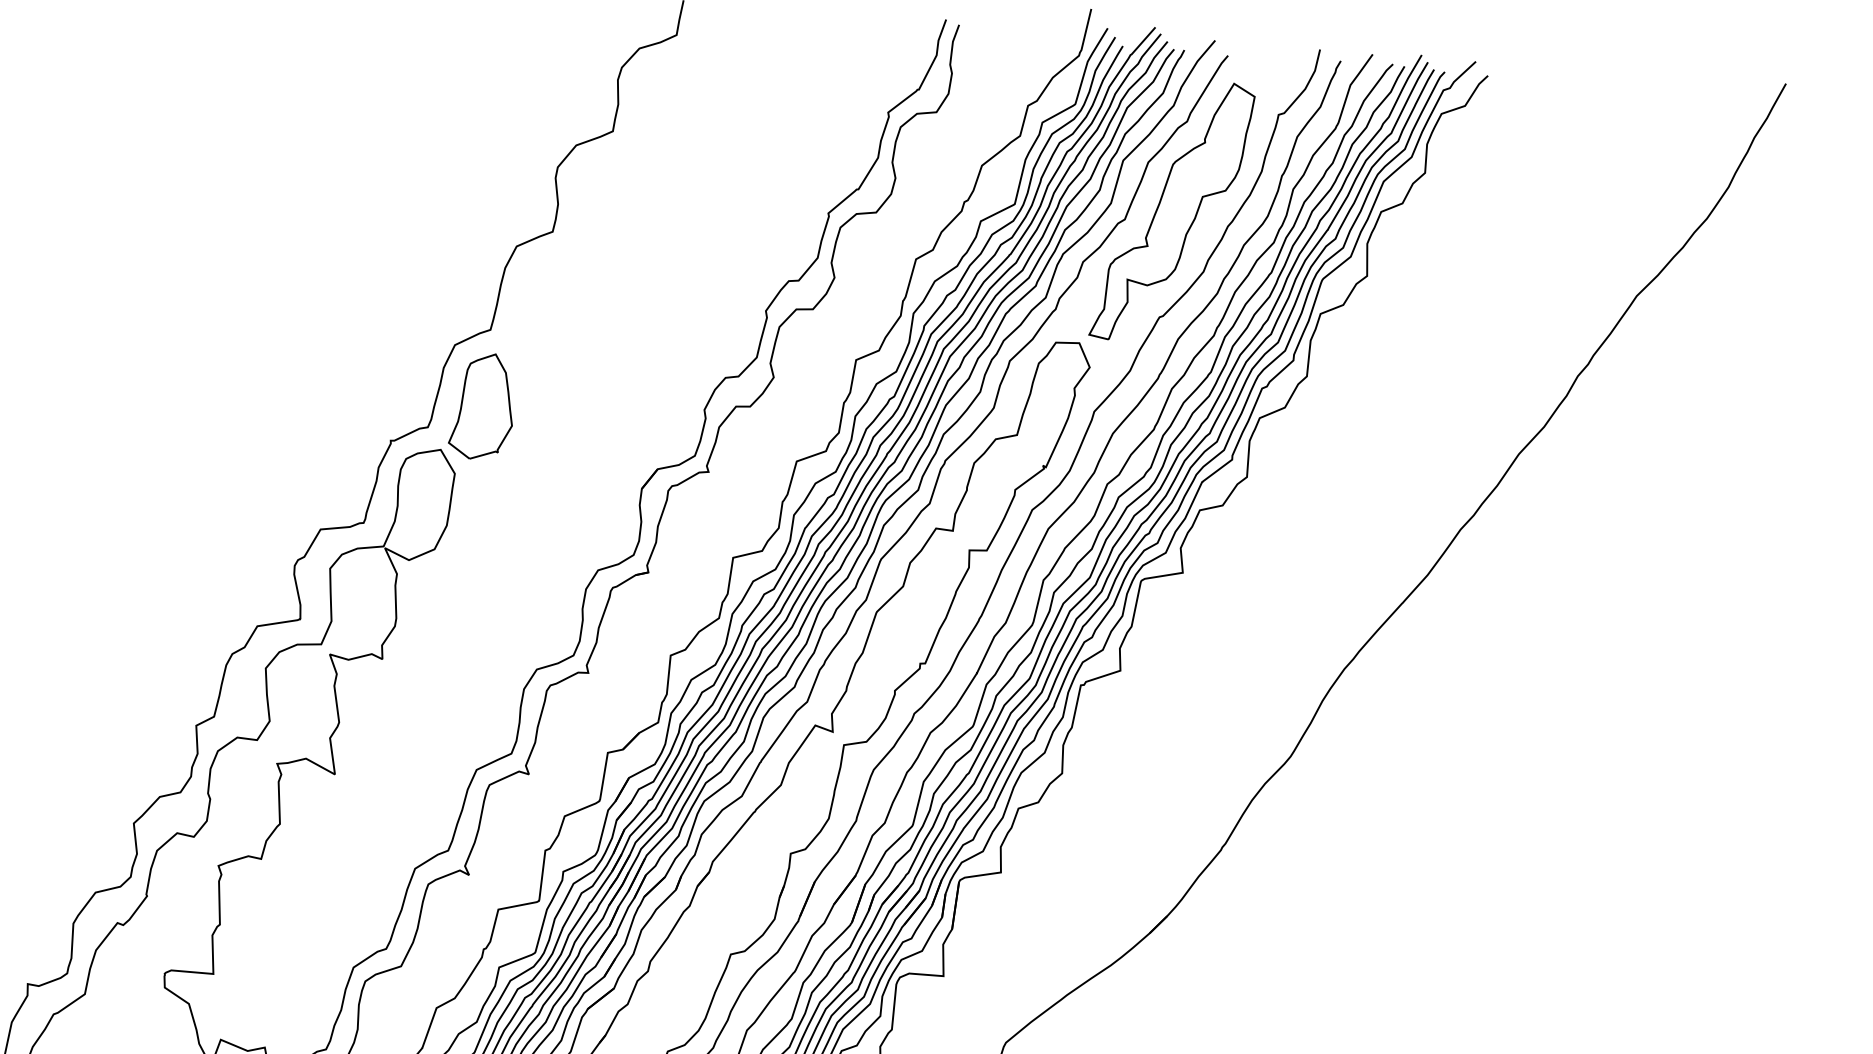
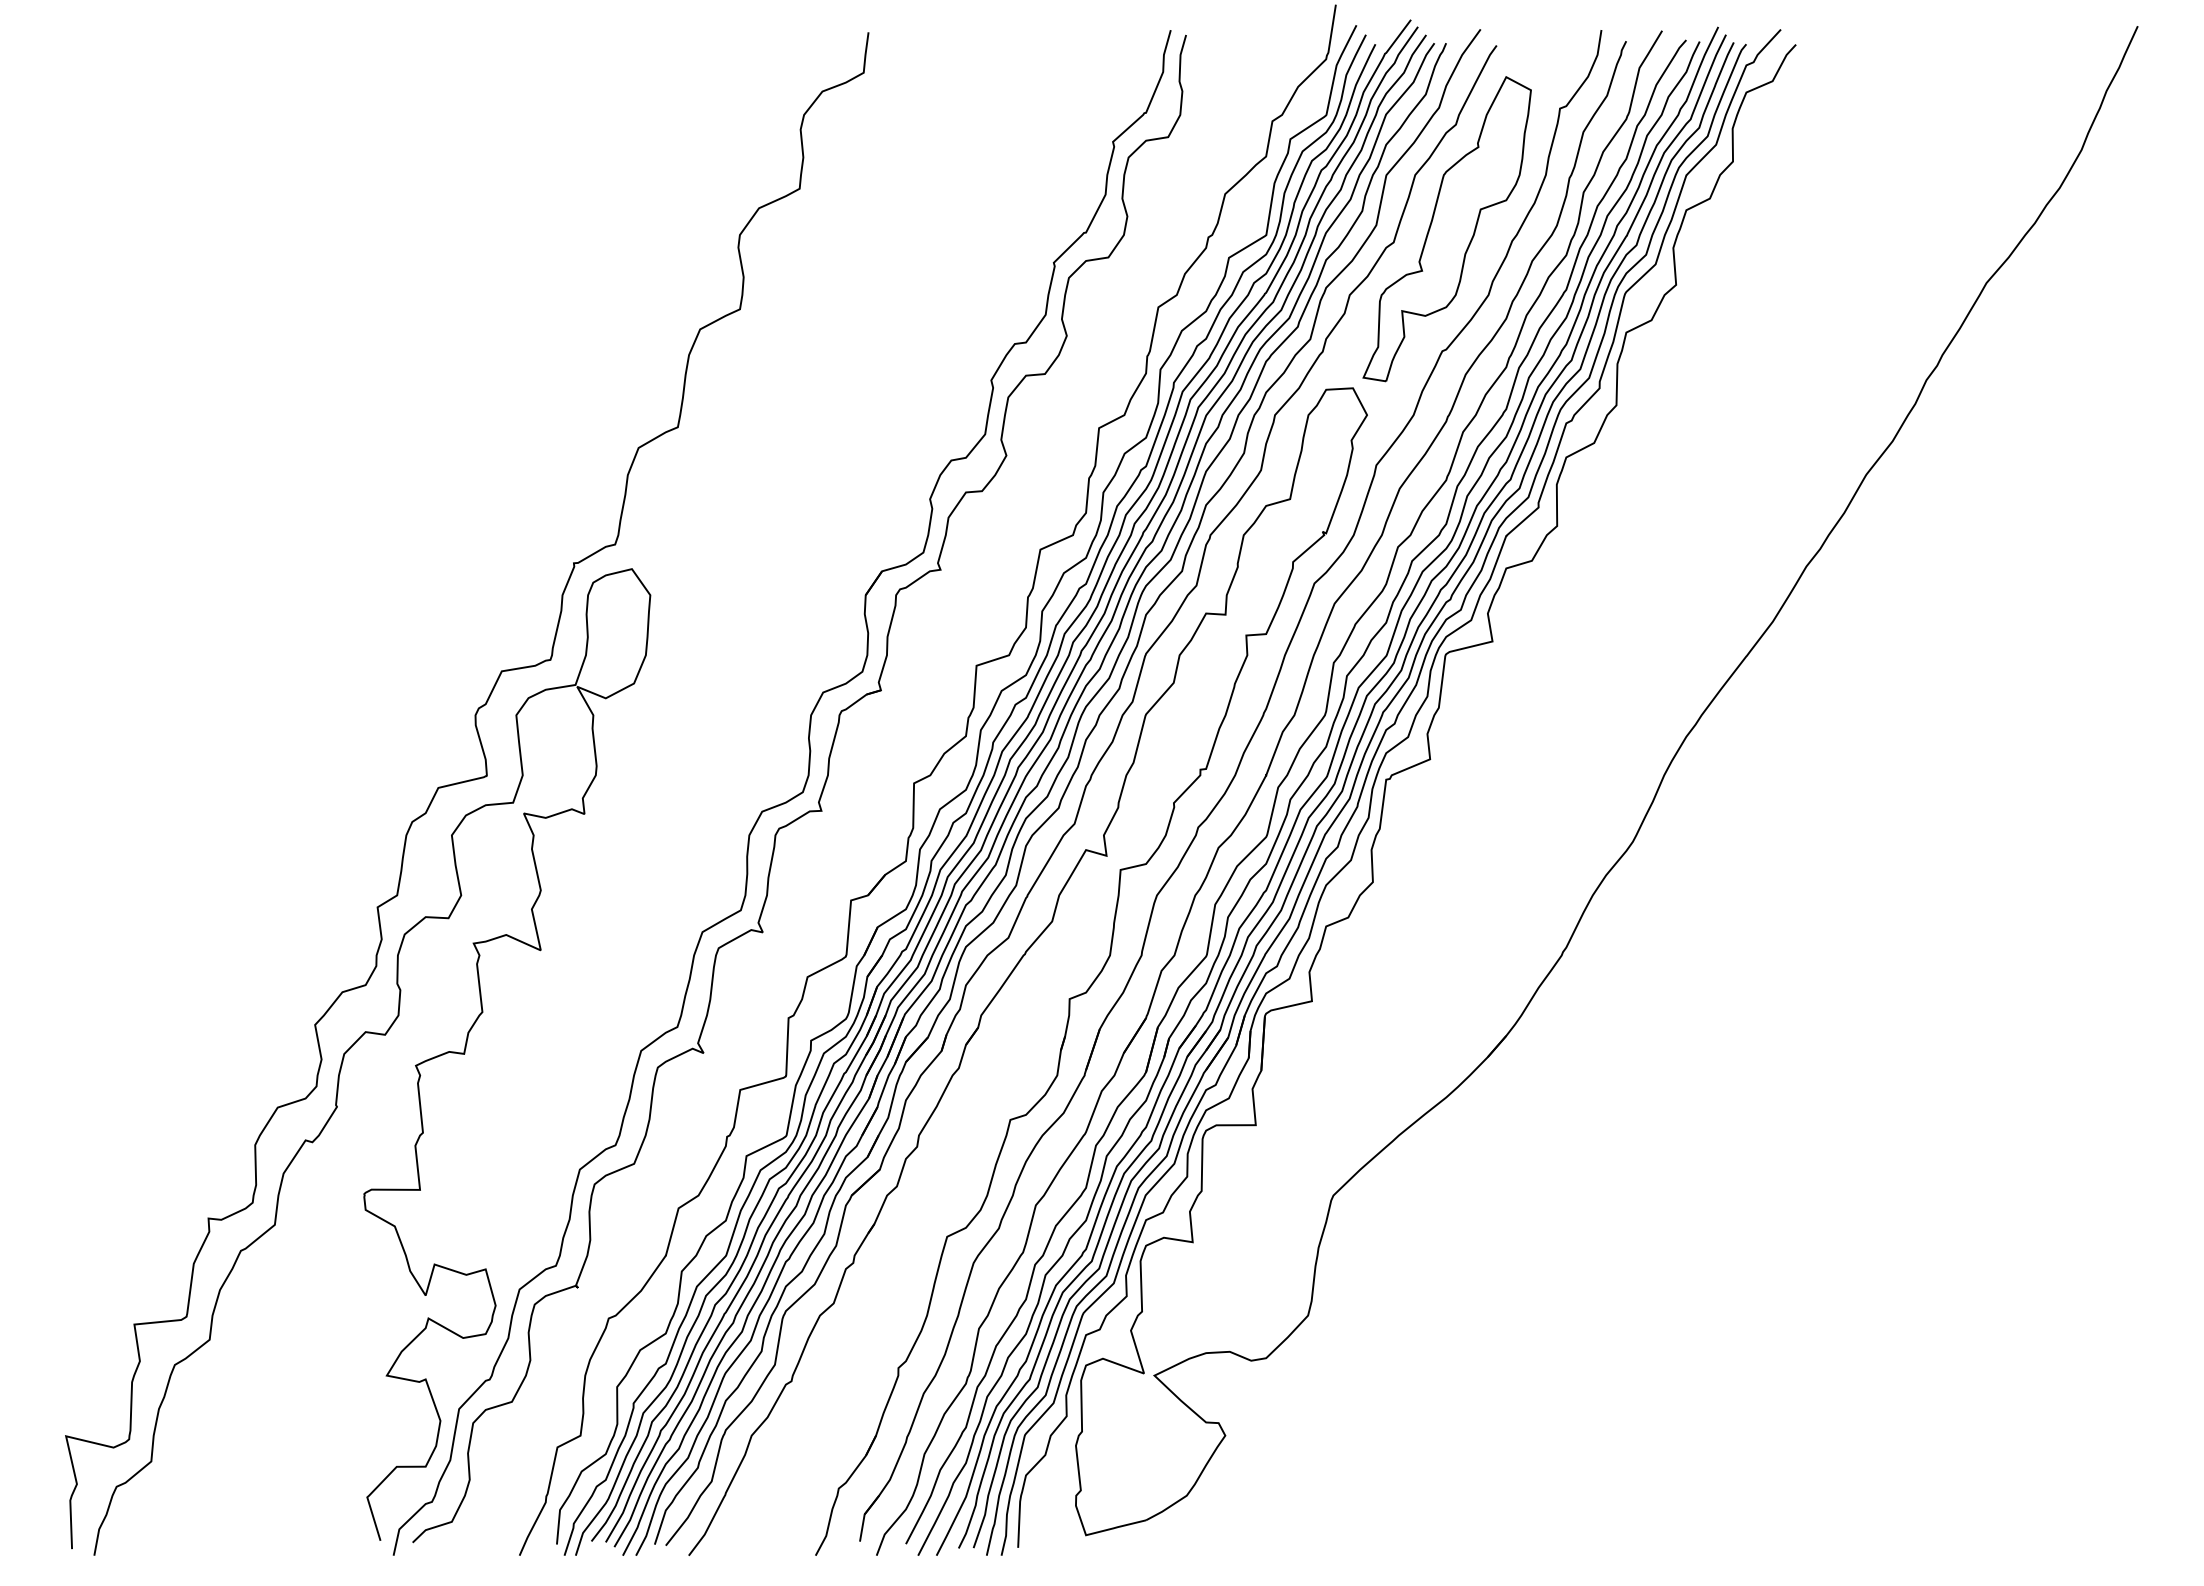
part: (482, 406) -> (675, 515), removed

